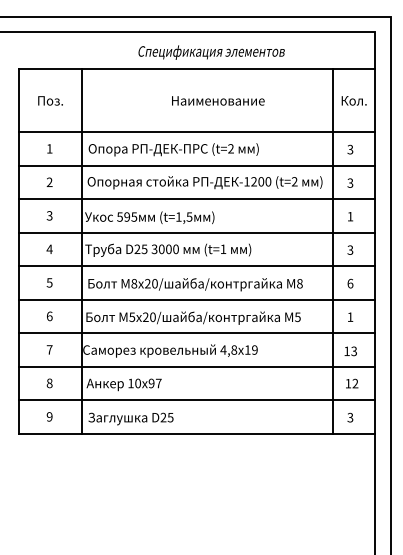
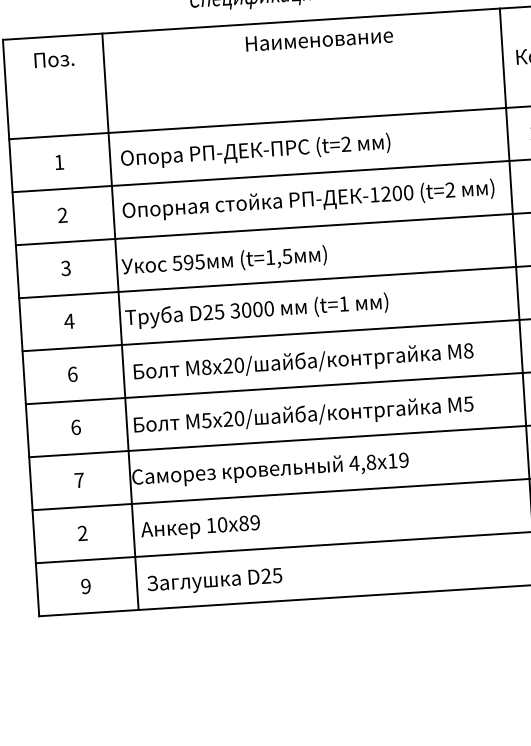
text: (50, 100) -> (54, 58), moved
text: (218, 100) -> (319, 39), moved
text: (49, 282) -> (72, 373), 5 -> 6
text: (49, 383) -> (82, 533), 8 -> 2
text: (154, 383) -> (248, 523), 97 -> 89

